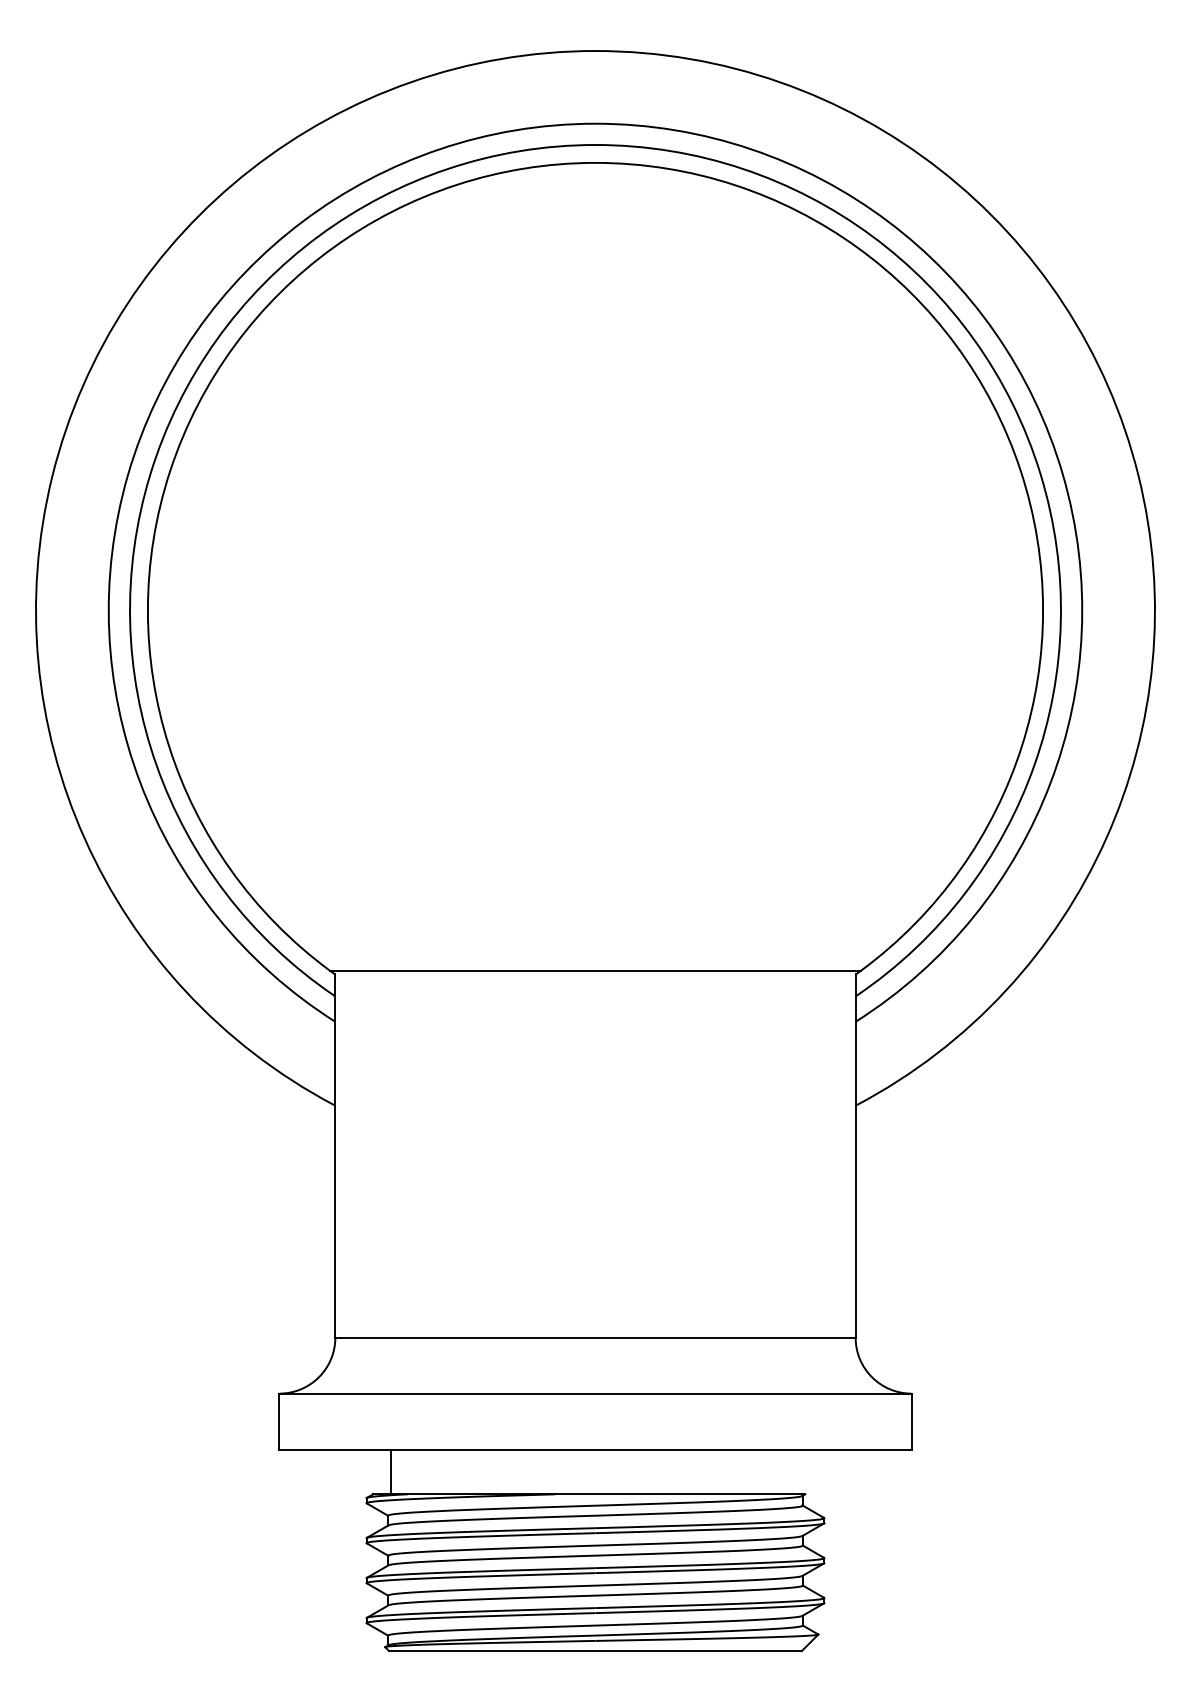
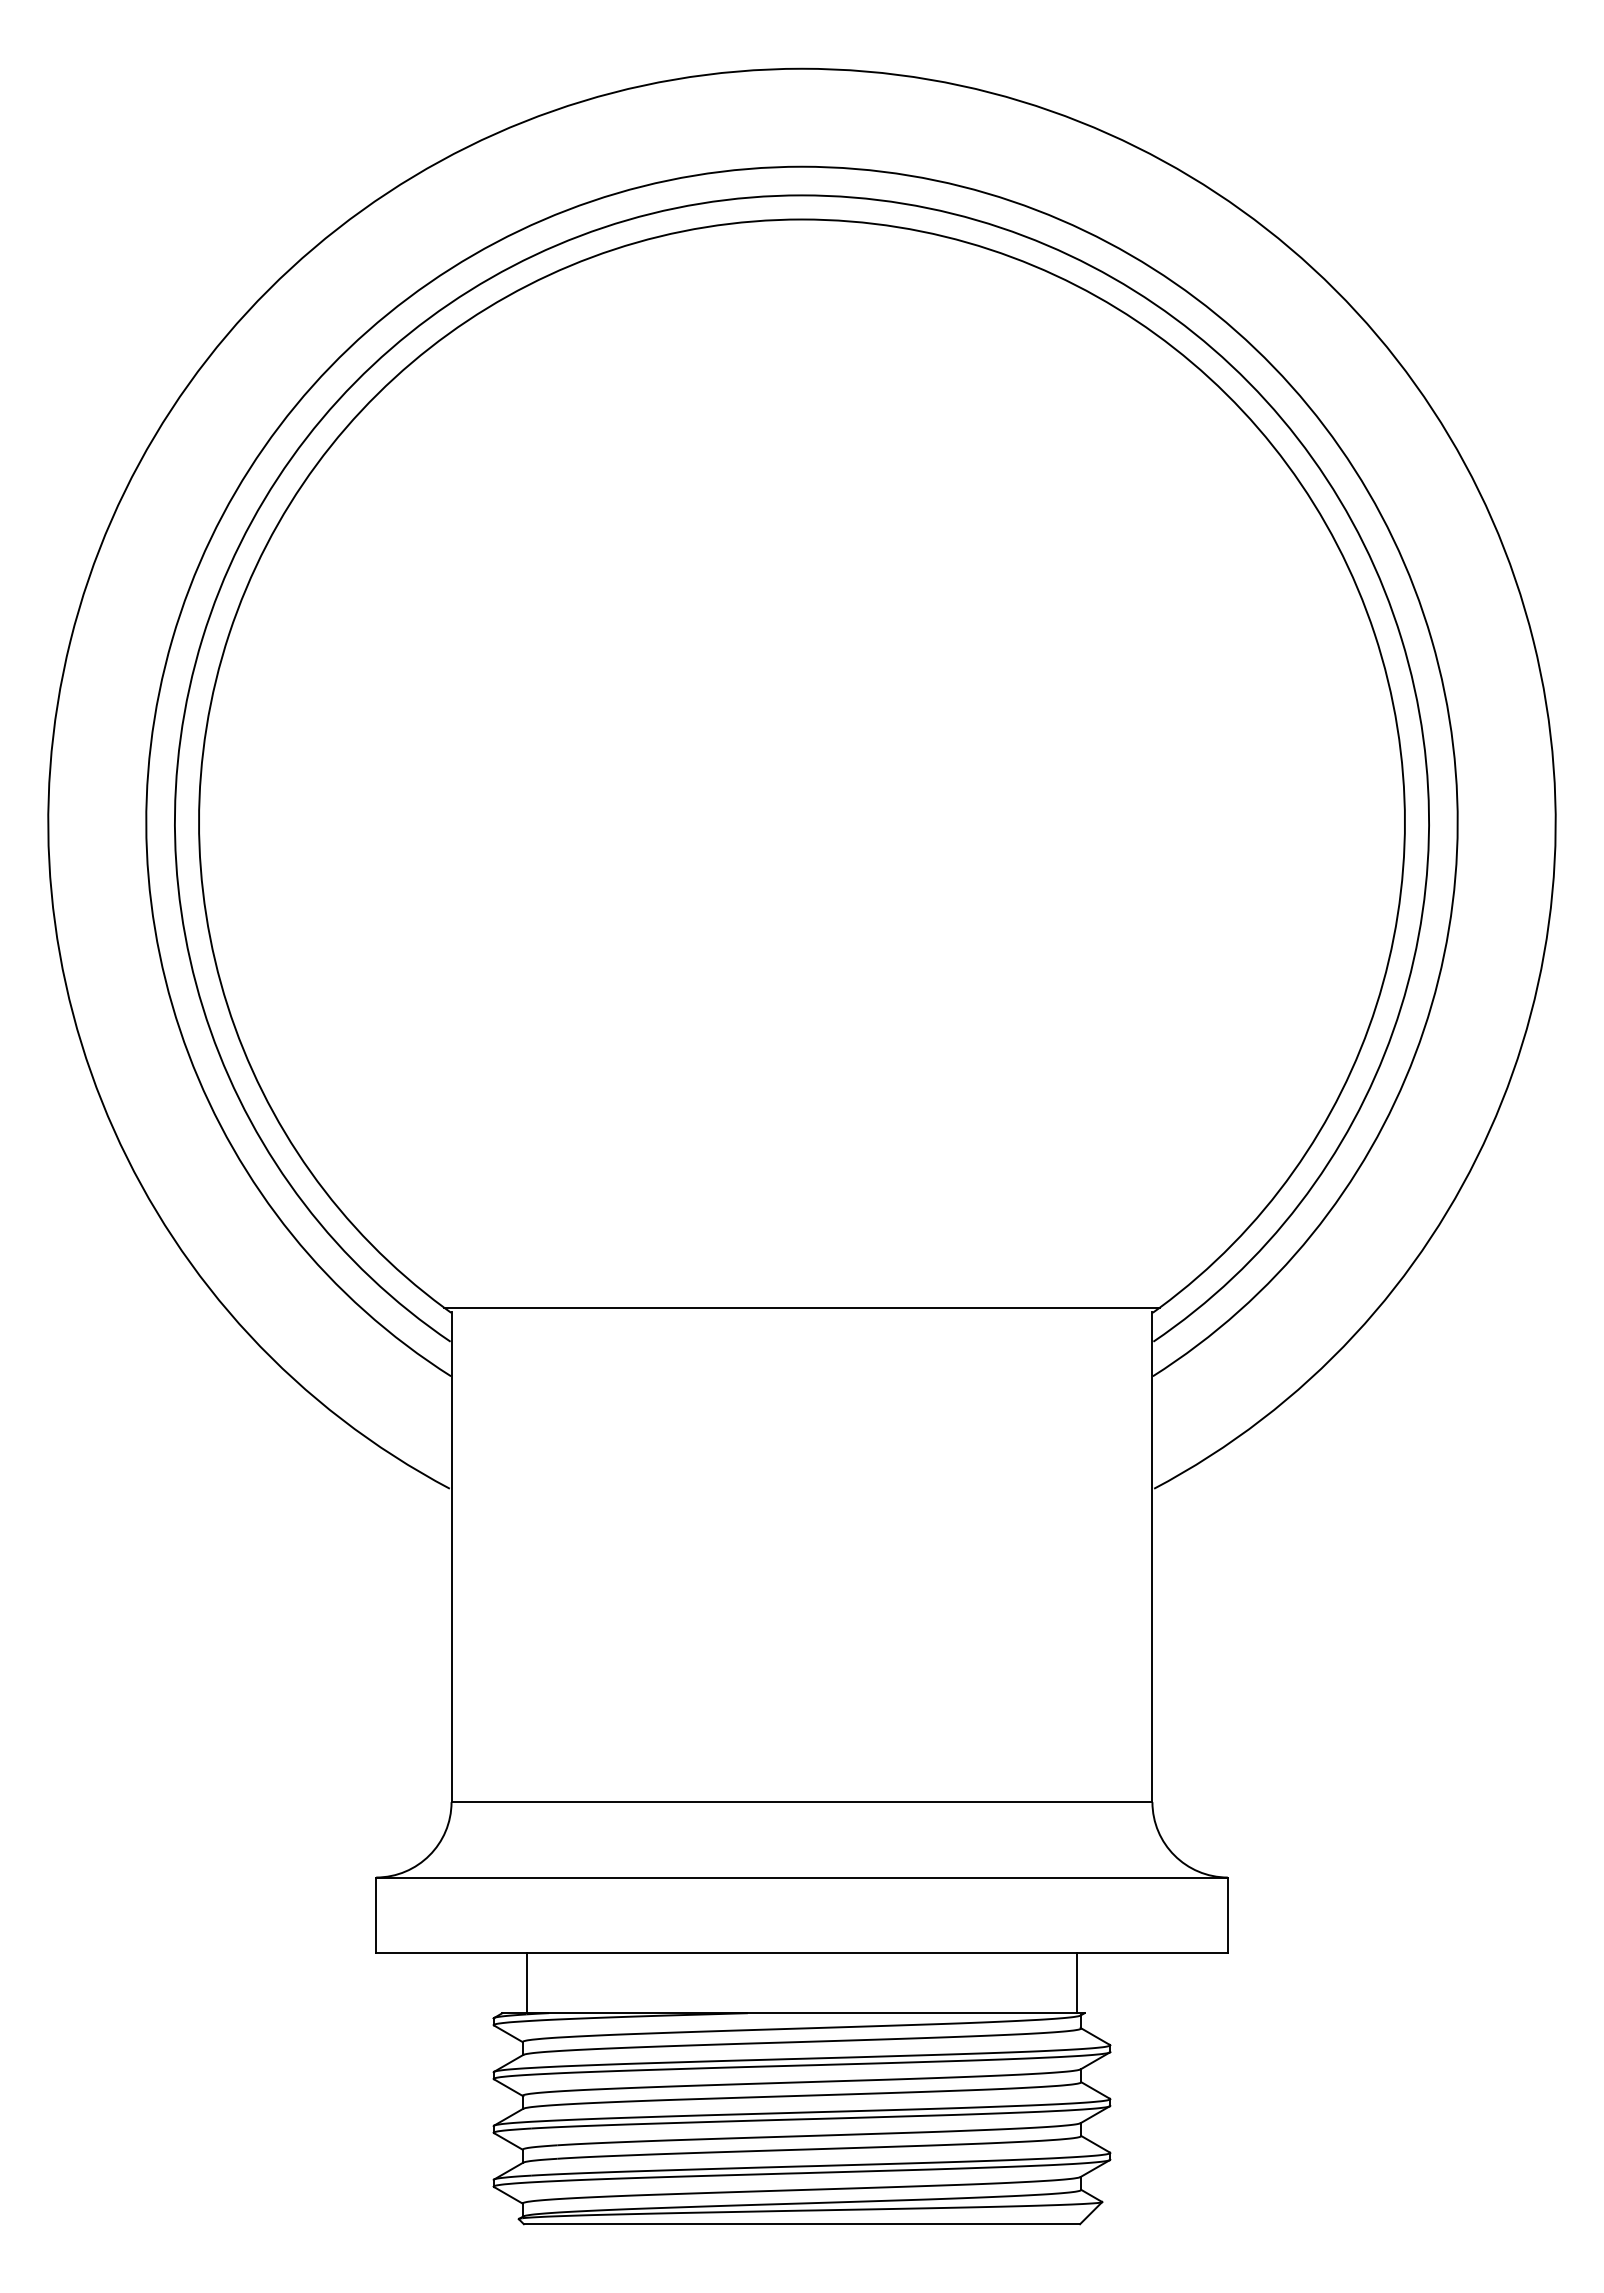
line: (800, 1471) -> (1077, 1982), added

